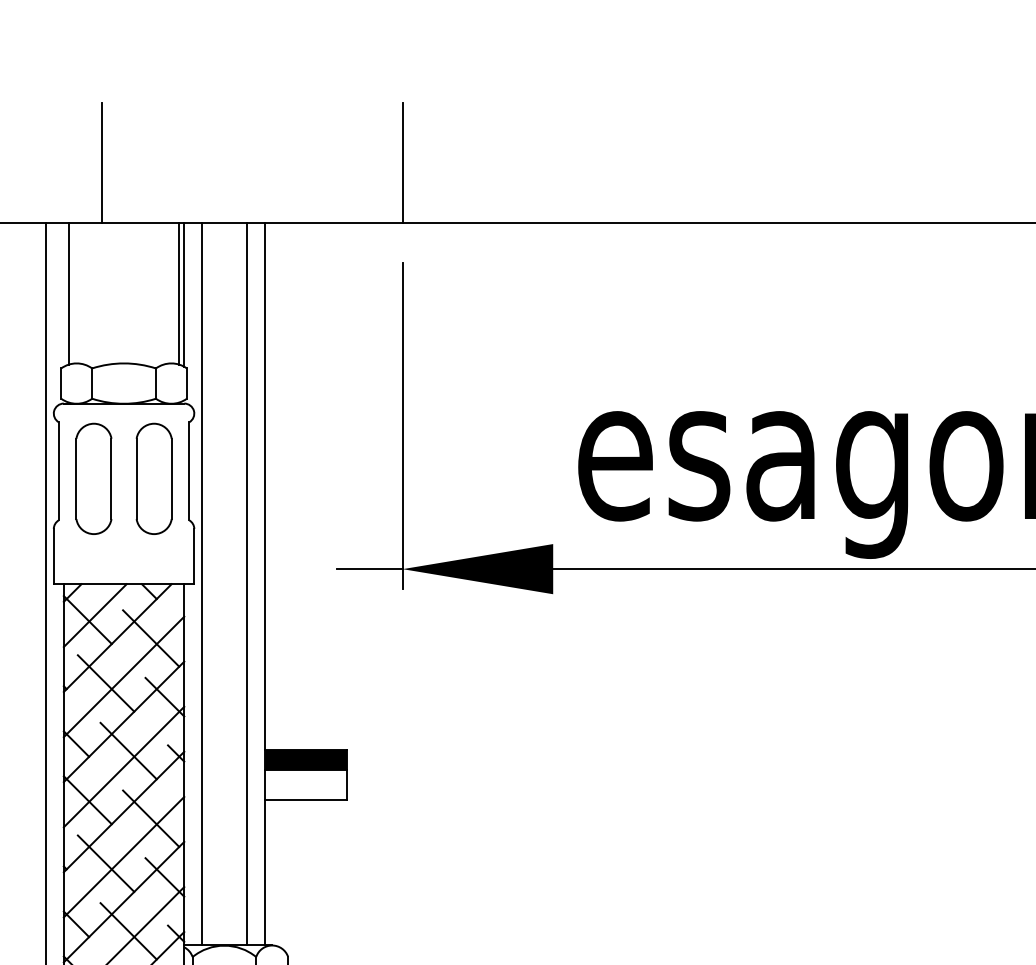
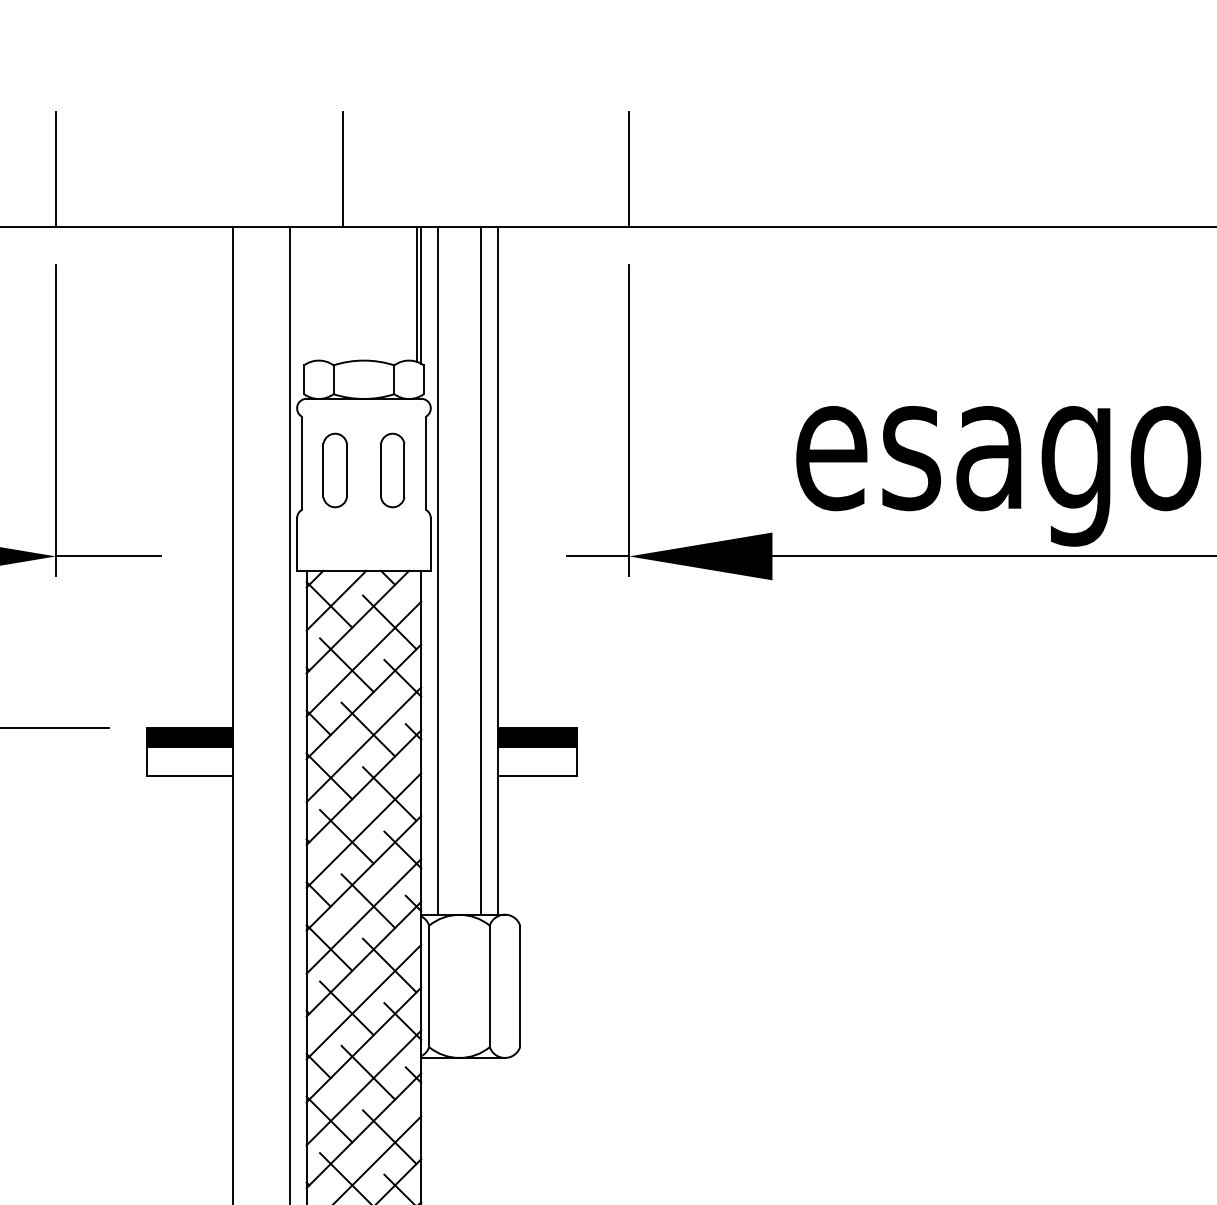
line: (68, 292) -> (311, 293), removed
part: (93, 478) -> (334, 470), size x0.7
part: (154, 478) -> (392, 470), size x0.7

